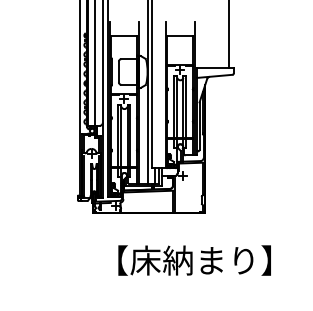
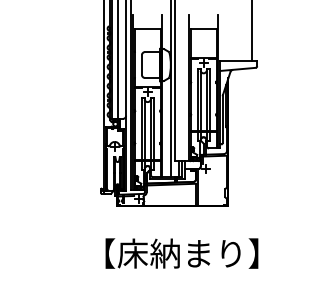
text: (194, 260) -> (181, 253), moved

